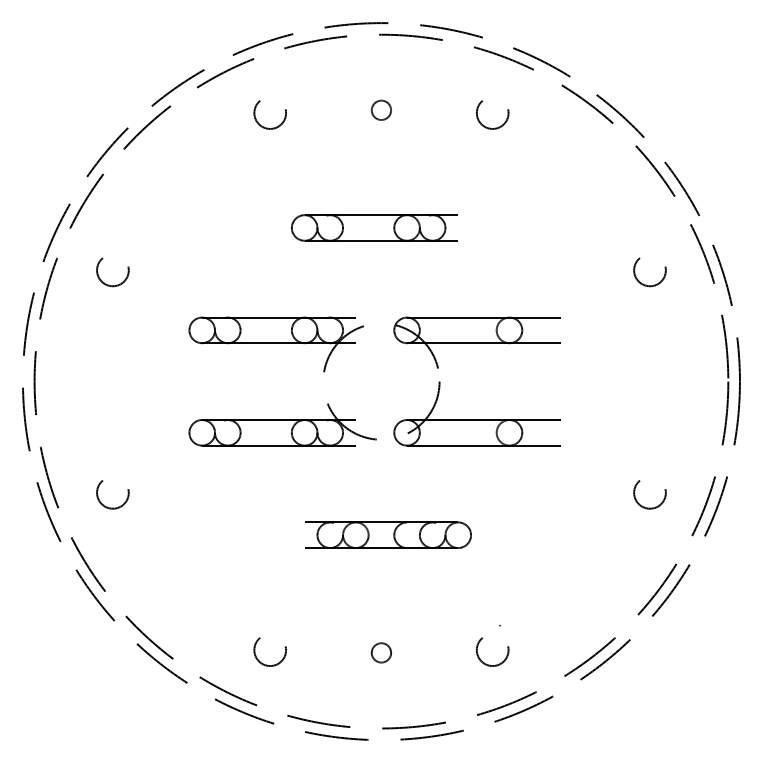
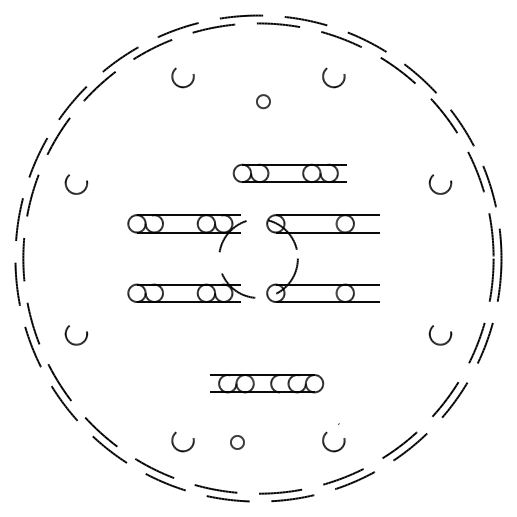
part: (381, 110) -> (263, 101), moved
part: (374, 226) -> (289, 172), moved
part: (388, 534) -> (267, 383), moved
part: (381, 652) -> (237, 442), moved

